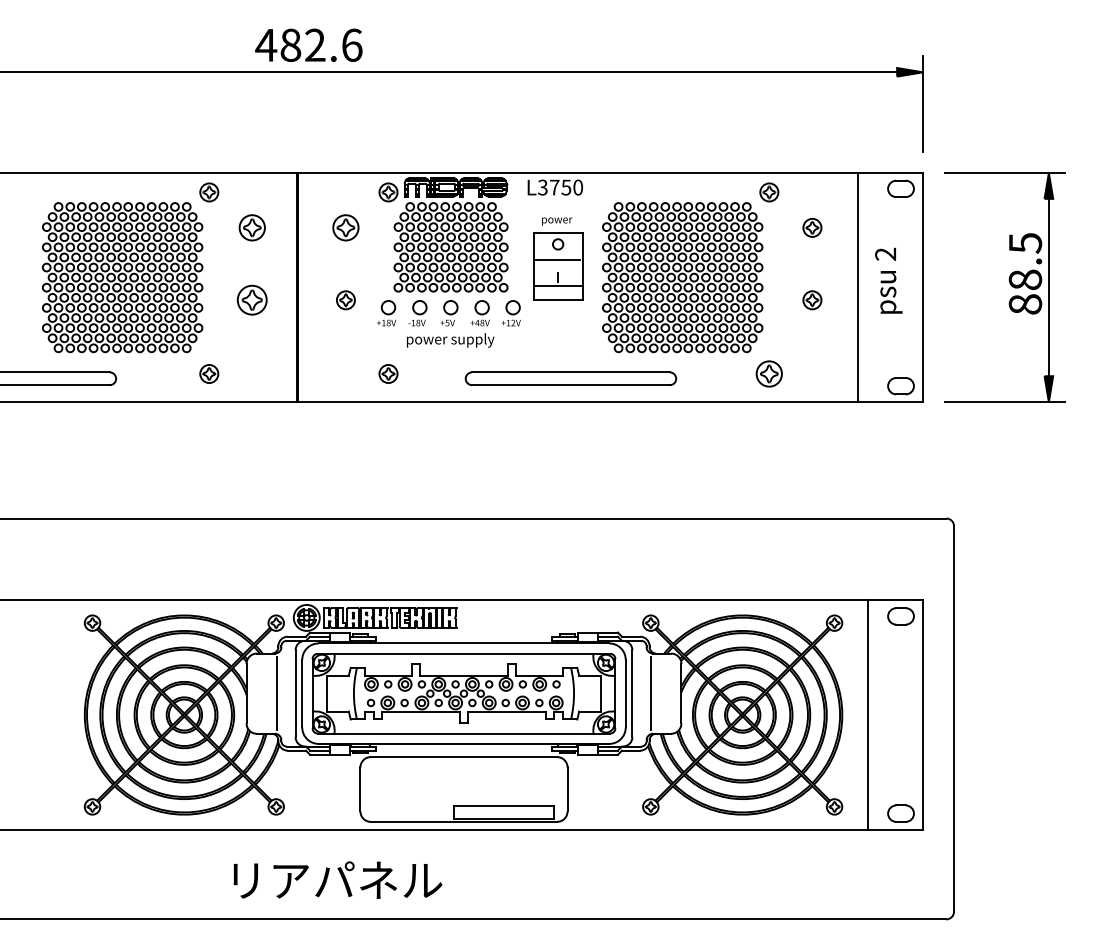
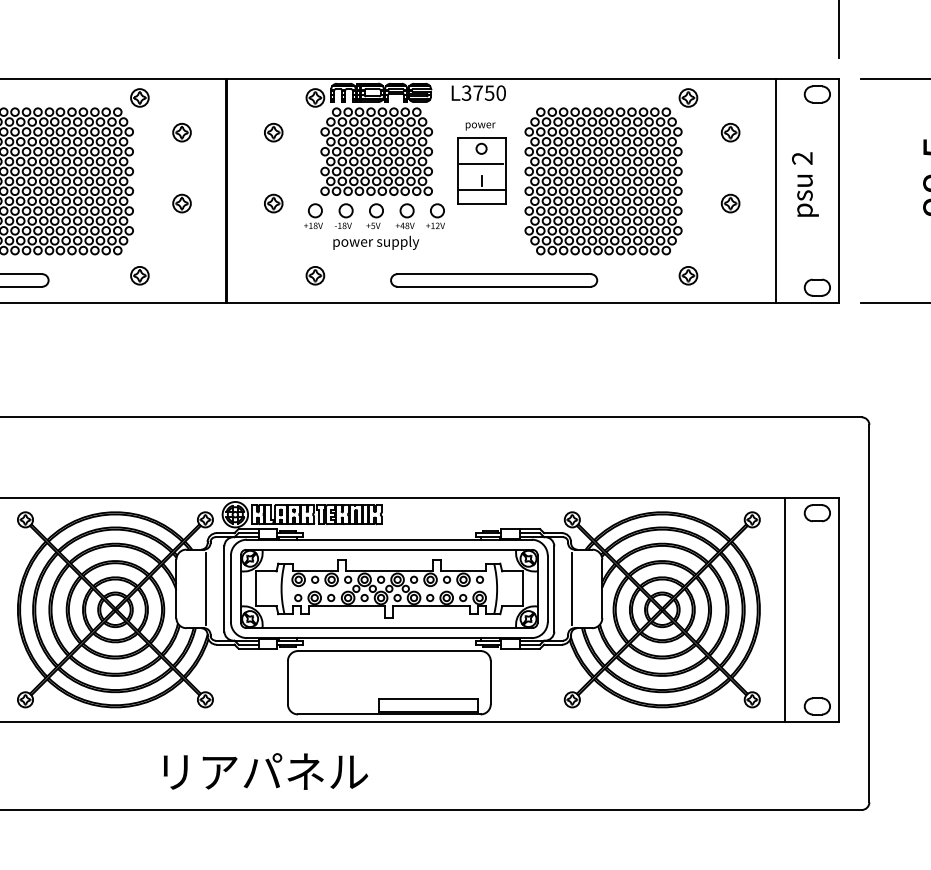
part: (252, 227) -> (182, 132), size x0.71
part: (345, 227) -> (273, 132), size x0.71
part: (252, 300) -> (182, 203), size x0.62
part: (769, 373) -> (688, 275), size x0.71

